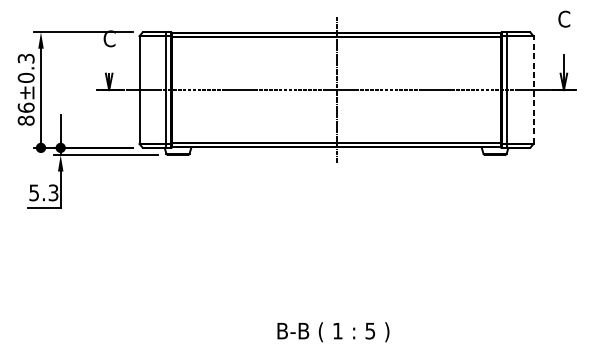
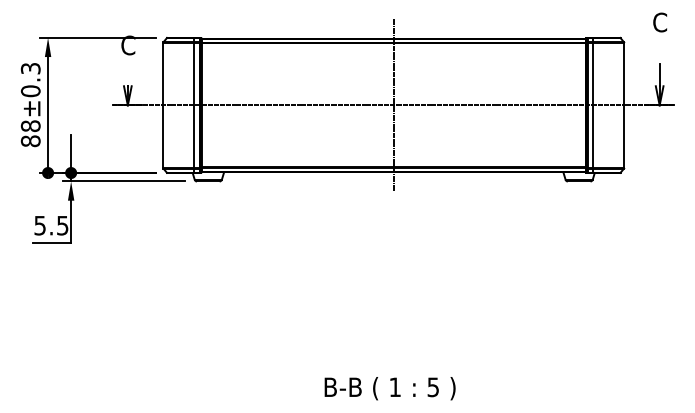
line: (533, 90) -> (624, 105), dashed -> solid
text: (25, 108) -> (30, 126), 86±0.3 -> 88±0.3
text: (53, 191) -> (62, 224), 5.3 -> 5.5

